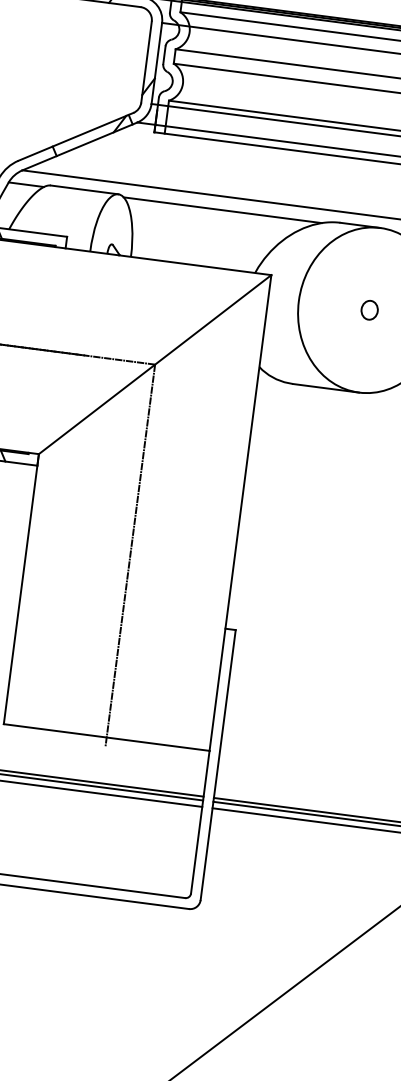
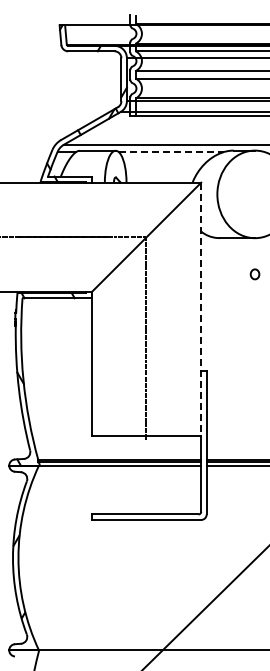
line: (222, 211) -> (171, 152), solid -> dashed
part: (368, 310) -> (254, 274), moved
line: (240, 513) -> (201, 309), solid -> dashed

